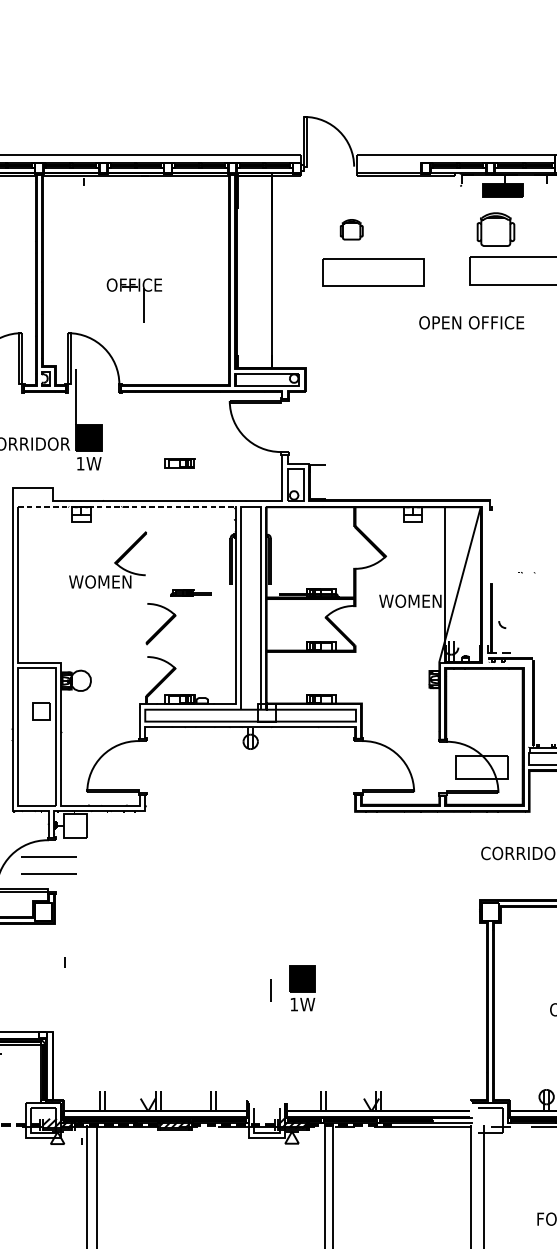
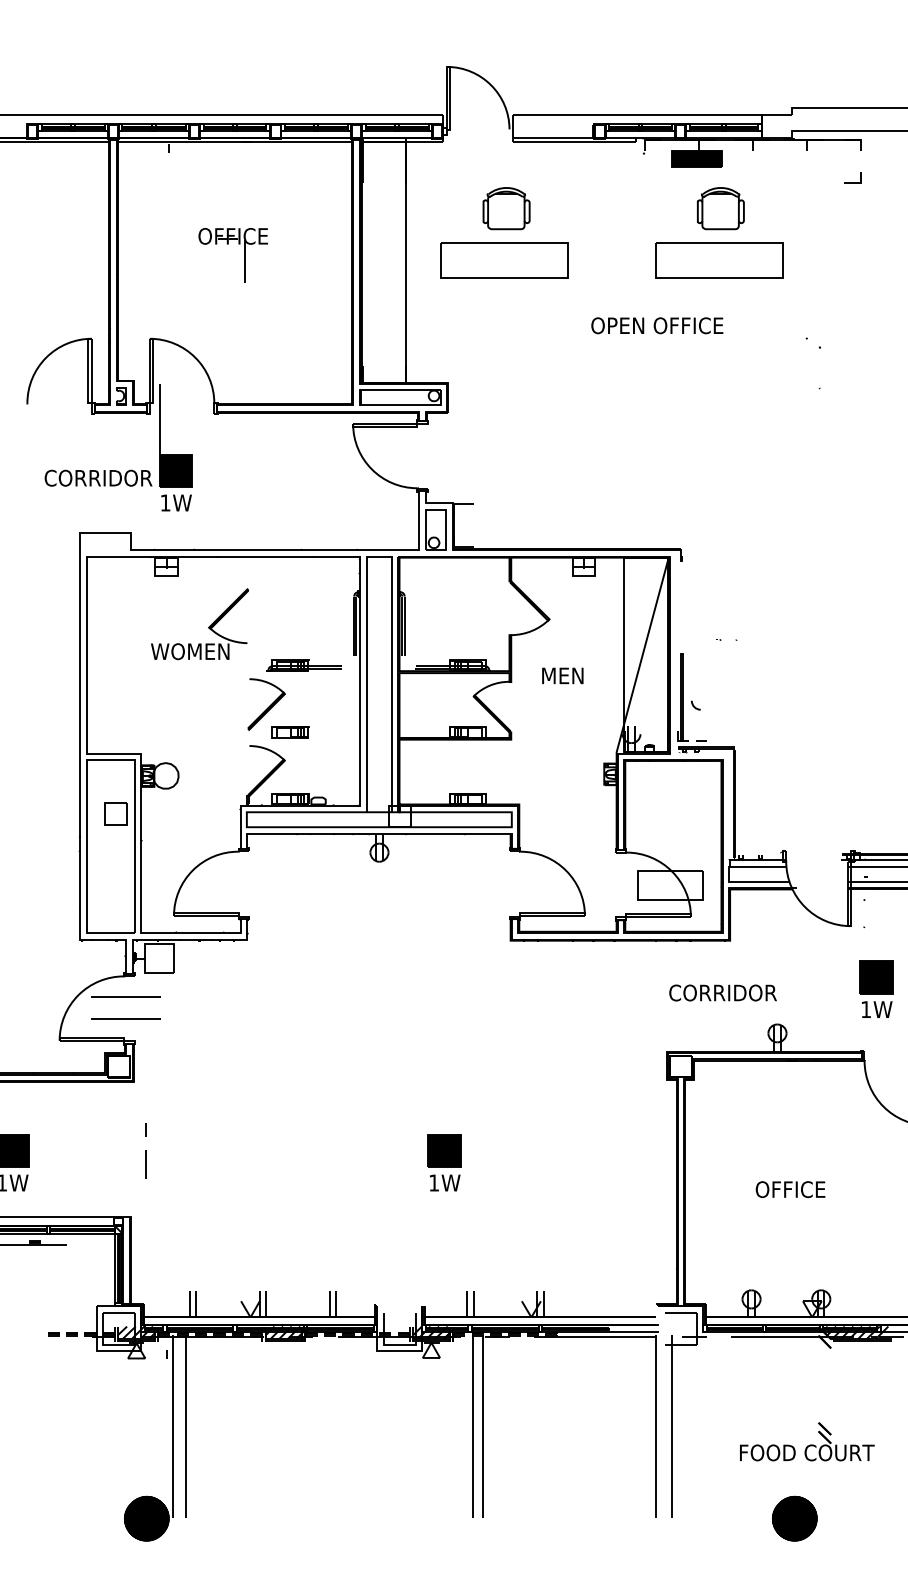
part: (351, 229) -> (506, 208), size x1.67
part: (495, 229) -> (720, 208), moved
part: (373, 272) -> (504, 260), moved
part: (130, 291) -> (228, 244), moved
part: (179, 463) -> (290, 732), moved
line: (126, 506) -> (223, 556), dashed -> solid
part: (190, 592) -> (303, 665), size x1.43
text: (410, 600) -> (580, 675), WOMEN -> MEN
line: (270, 989) -> (145, 1164), moved

